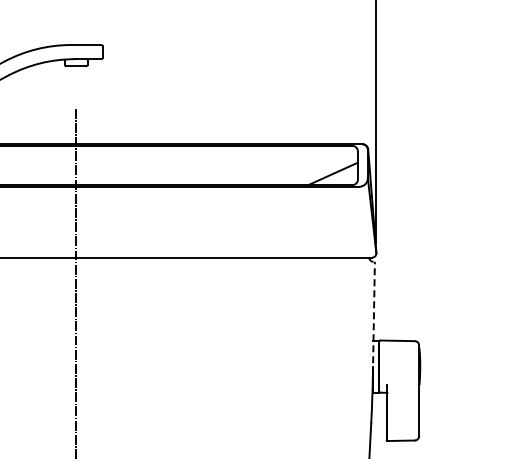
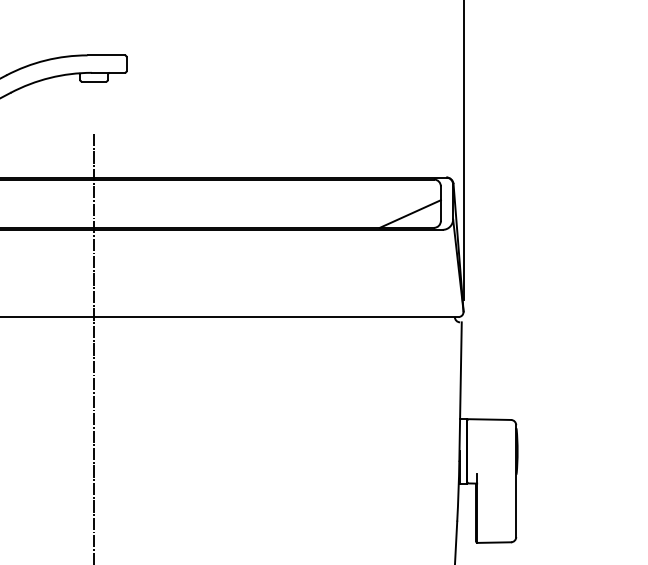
line: (373, 317) -> (460, 390), dashed -> solid

